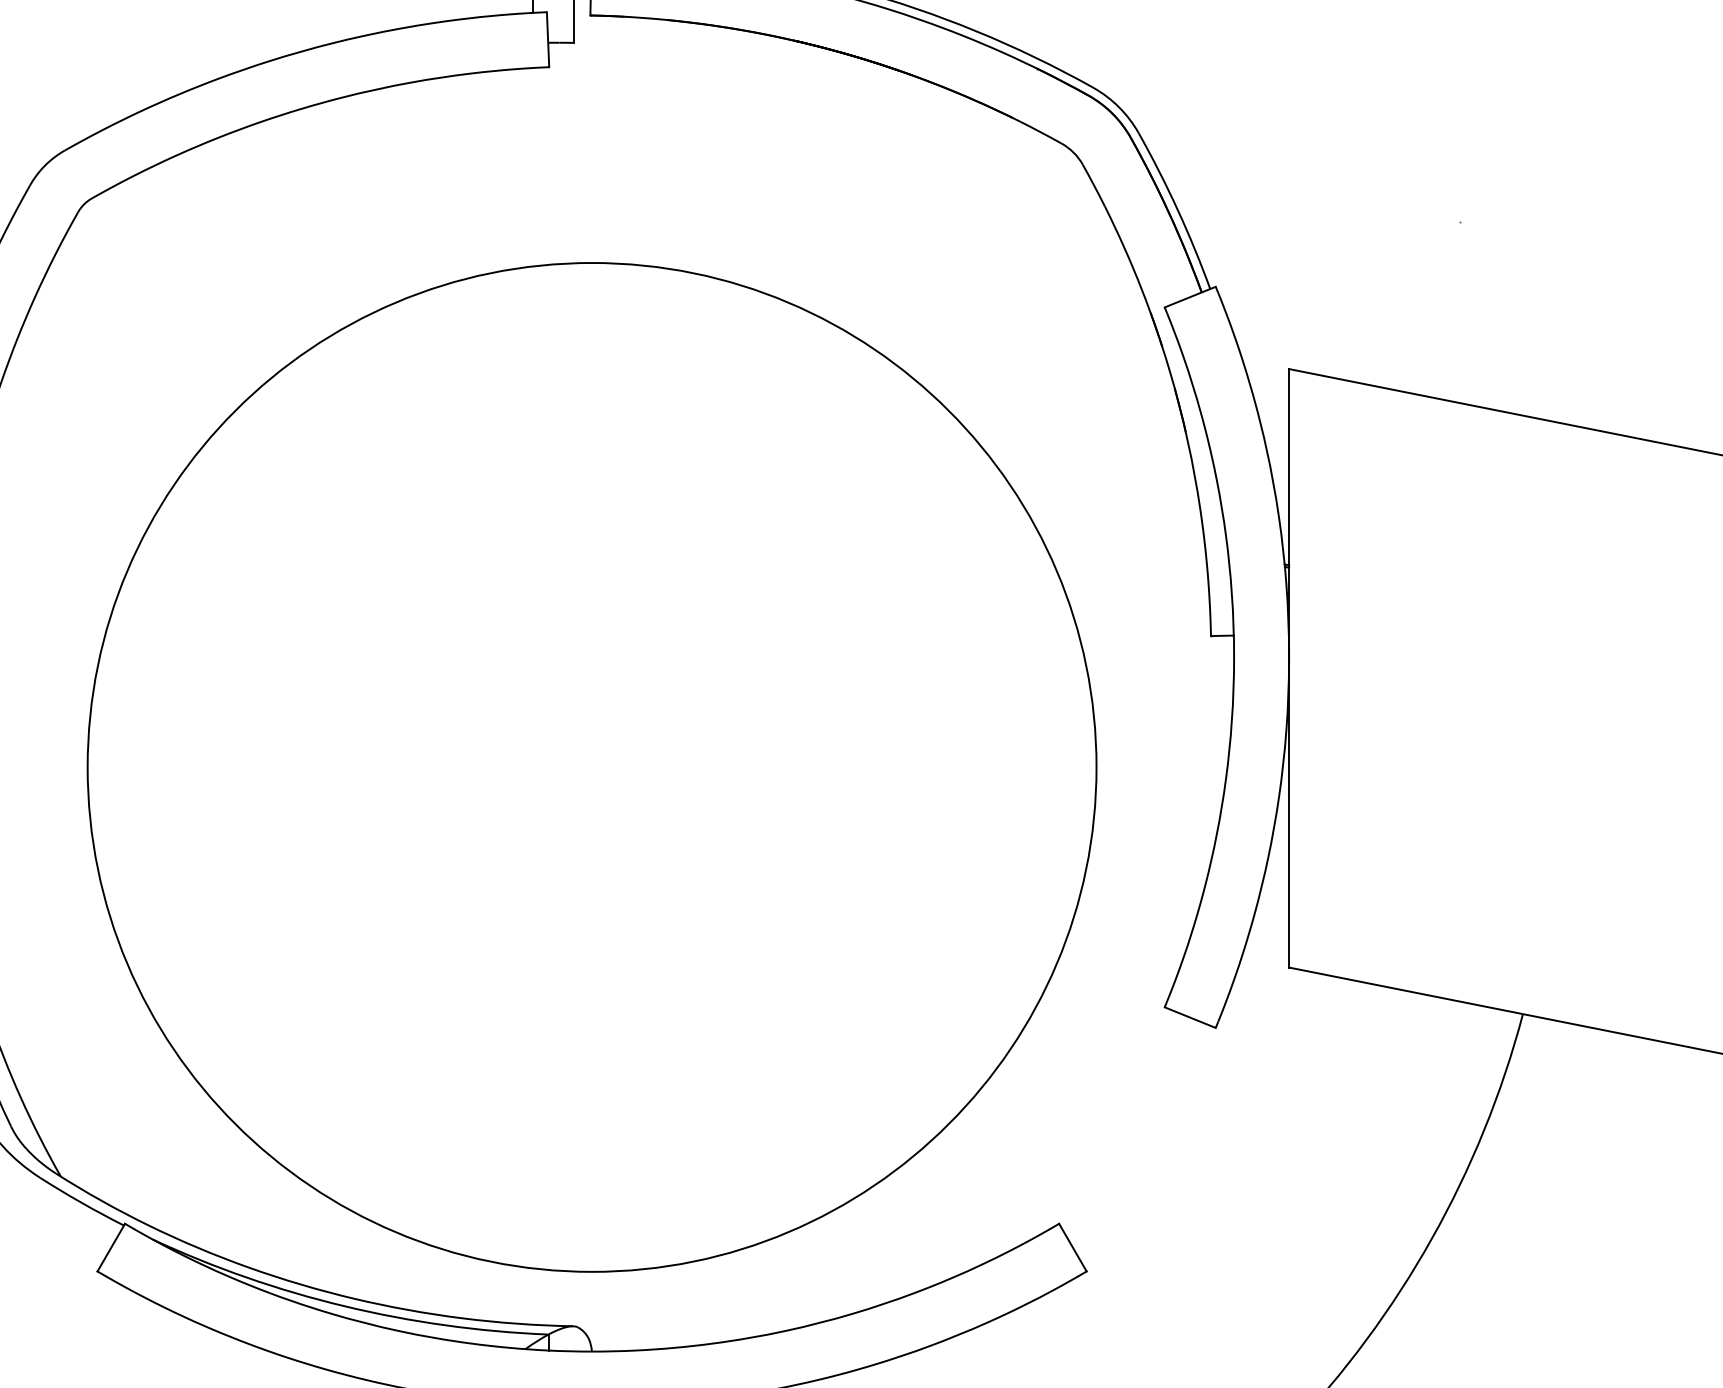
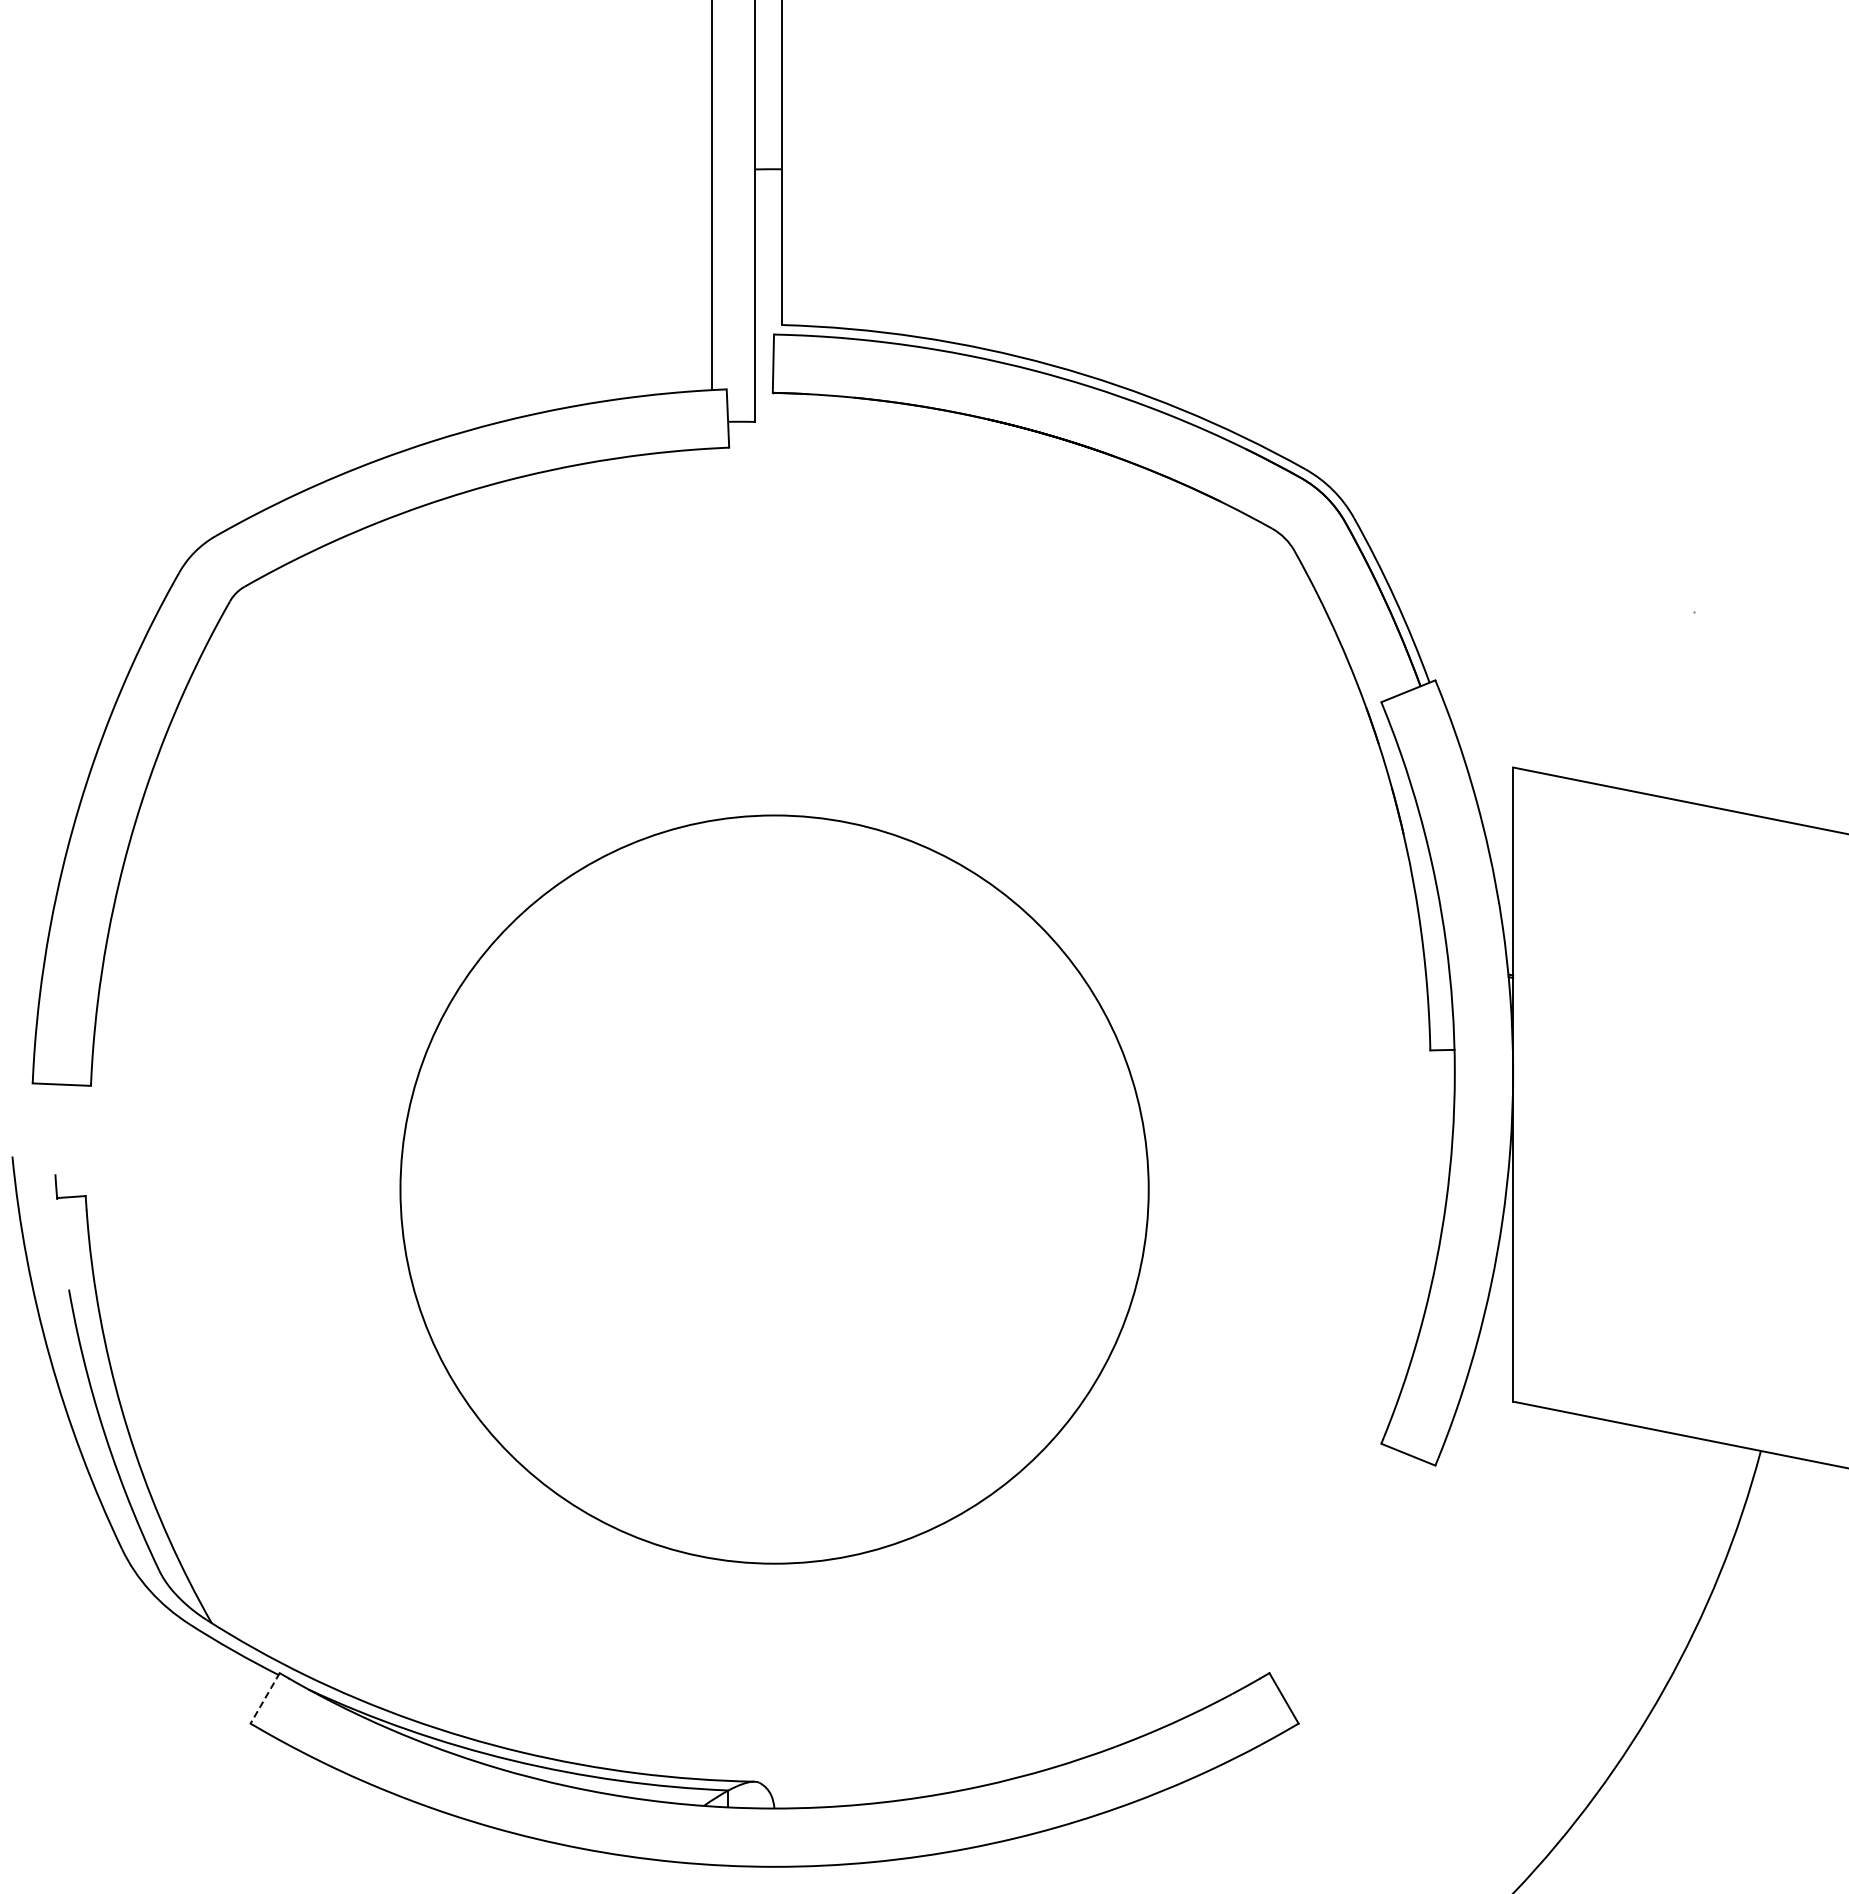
circle: (591, 767) -> (774, 1189), size x0.7
line: (110, 1247) -> (264, 1698), solid -> dashed

